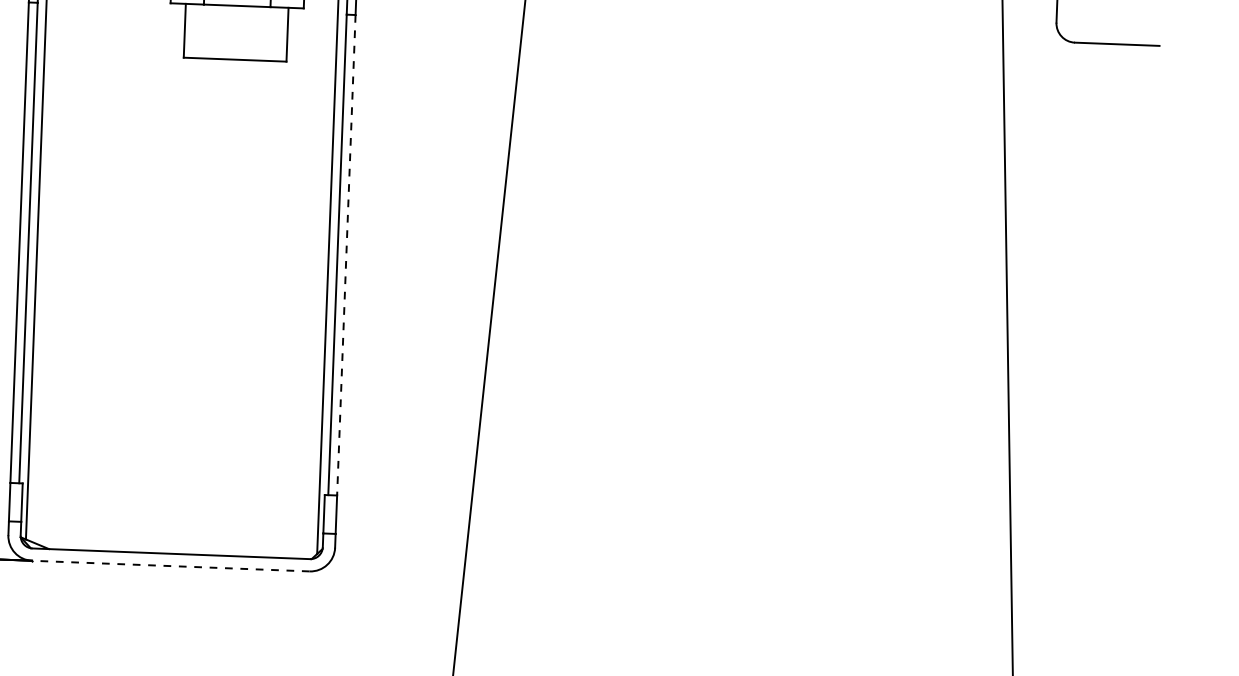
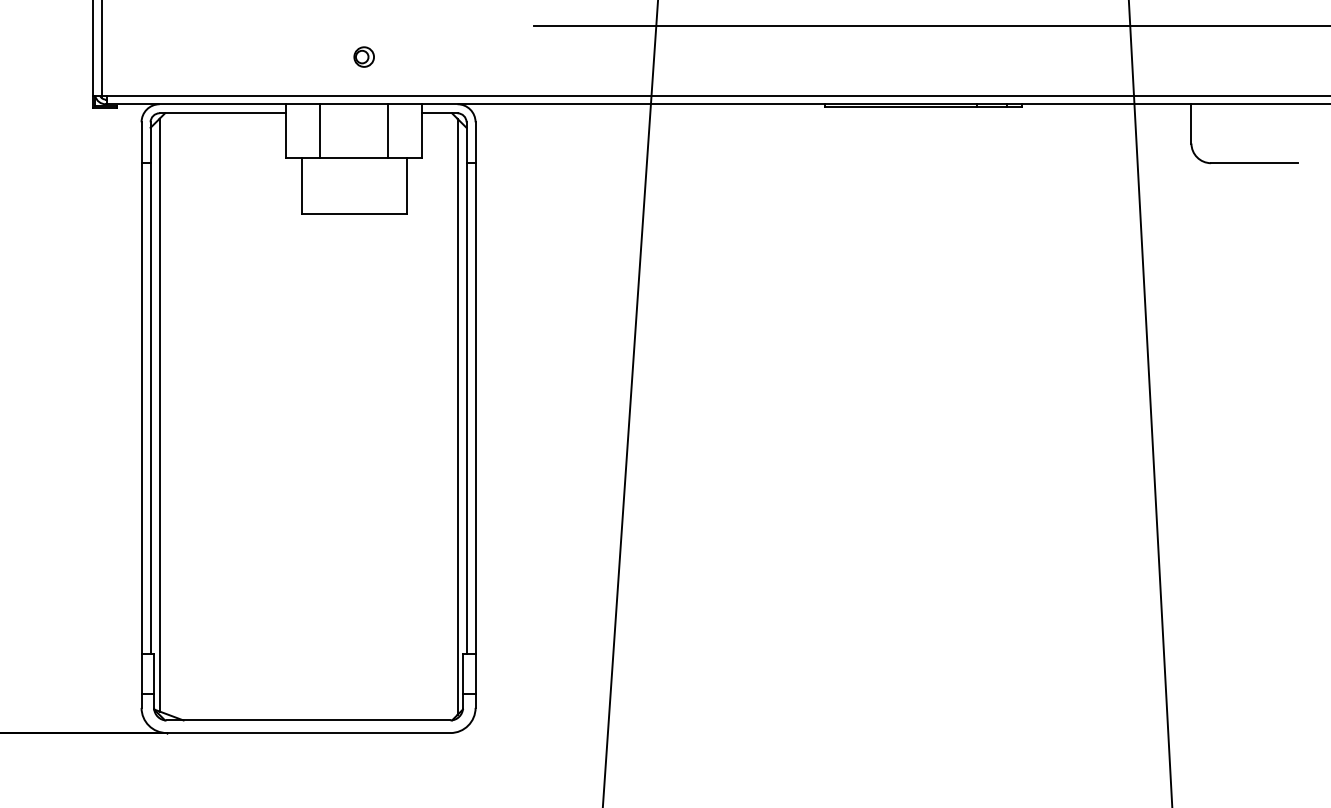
line: (346, 254) -> (475, 408), dashed -> solid
line: (170, 566) -> (308, 733), dashed -> solid

